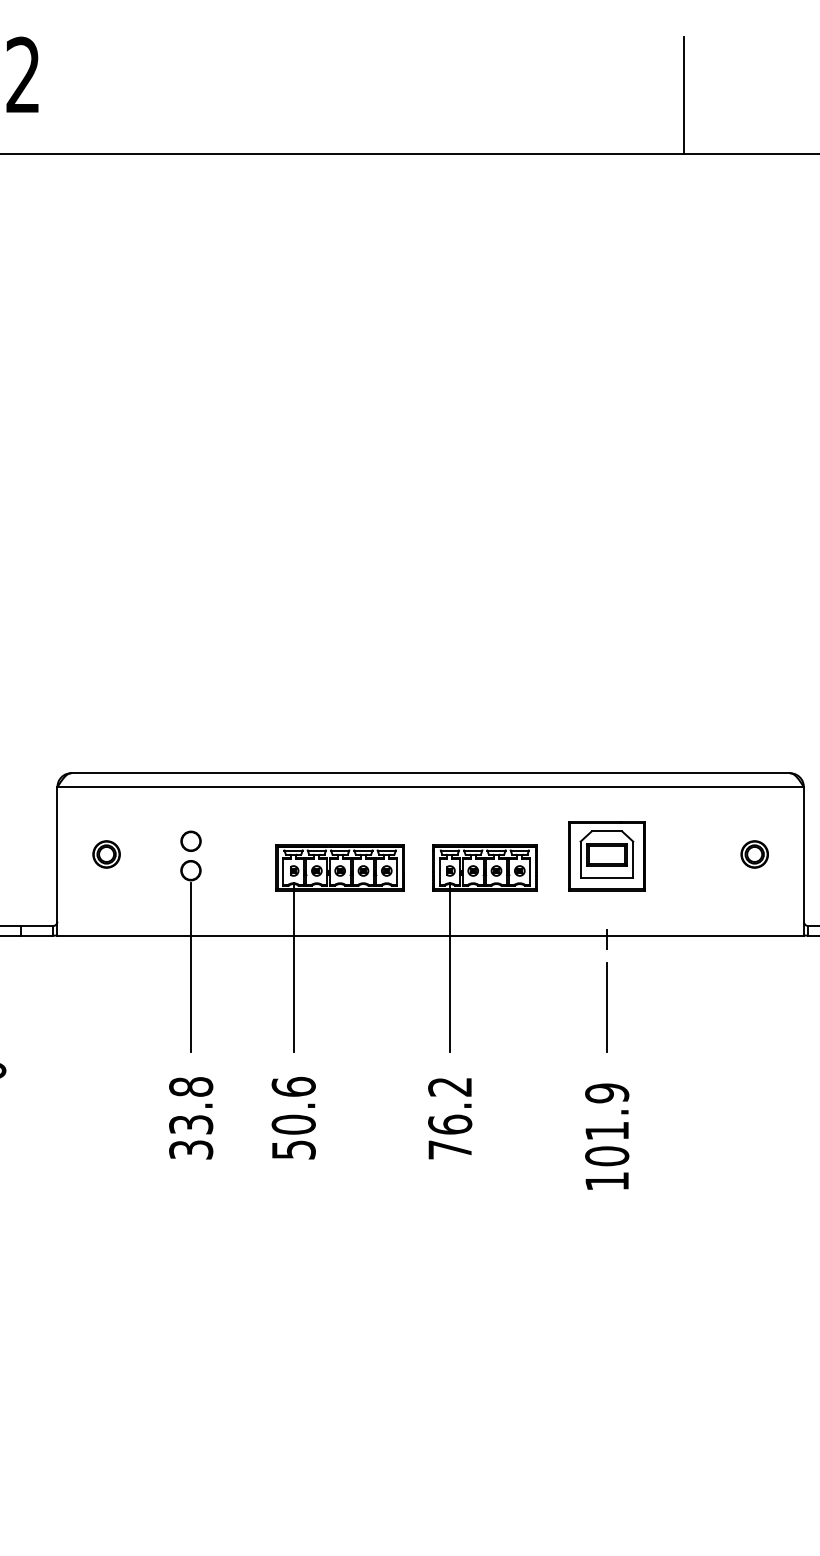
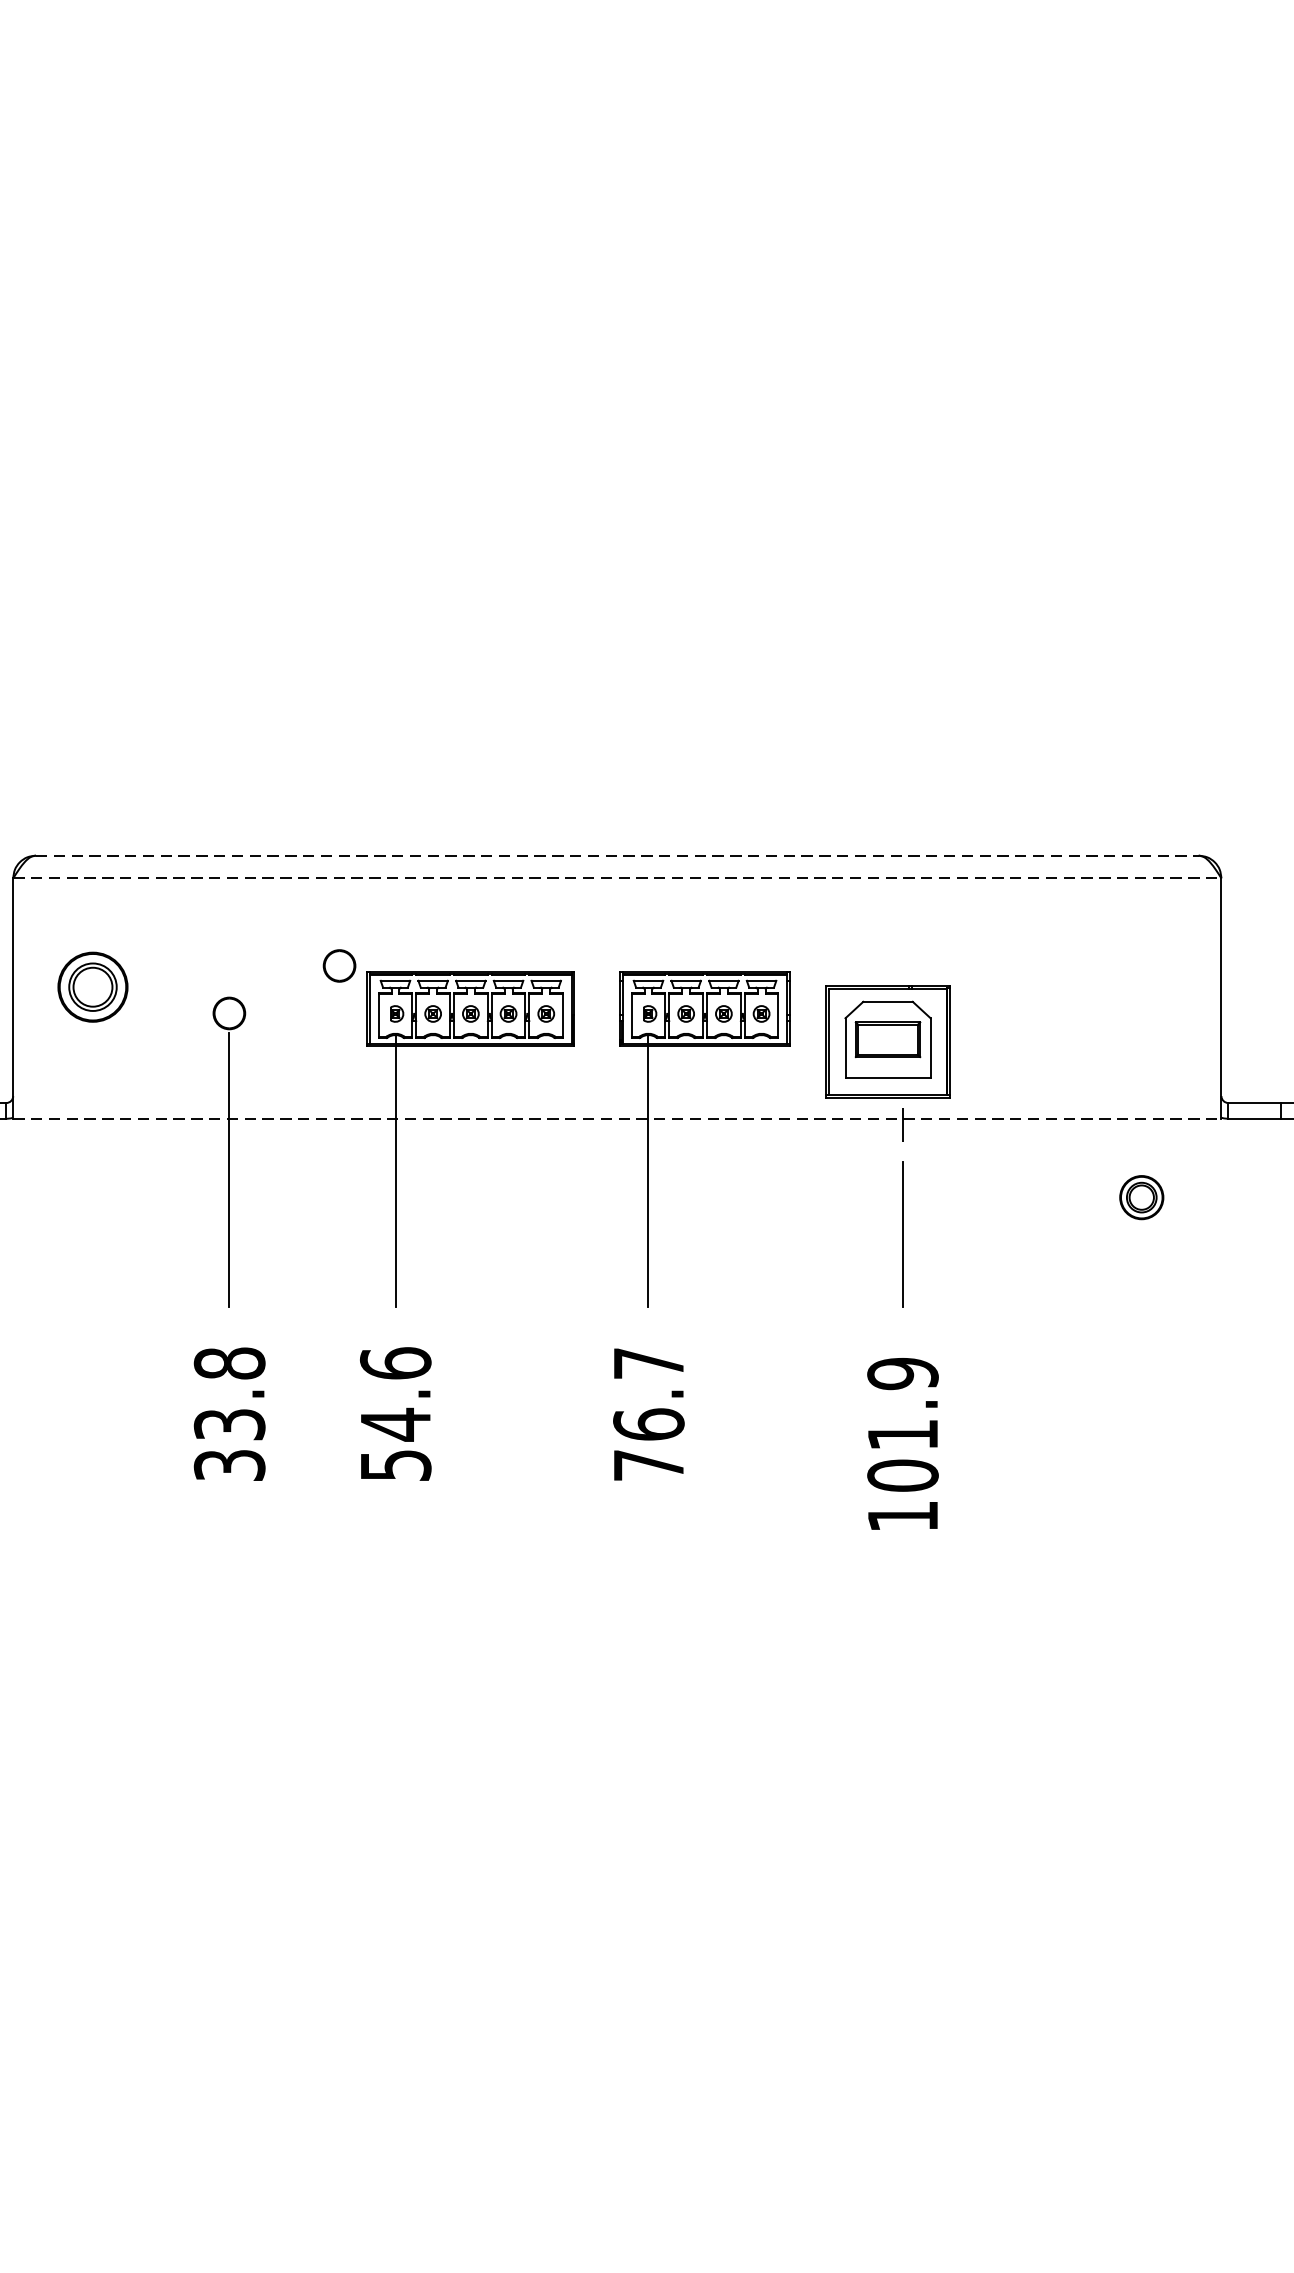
line: (431, 773) -> (618, 856), solid -> dashed
line: (431, 787) -> (618, 878), solid -> dashed
circle: (190, 840) -> (338, 964), moved
part: (106, 854) -> (92, 987), size x1.6
part: (754, 854) -> (1141, 1197), moved
part: (606, 856) -> (887, 1042), moved
line: (431, 935) -> (618, 1118), solid -> dashed
text: (449, 1086) -> (647, 1362), 76.2 -> 76.7
text: (293, 1124) -> (395, 1424), 50.6 -> 54.6

